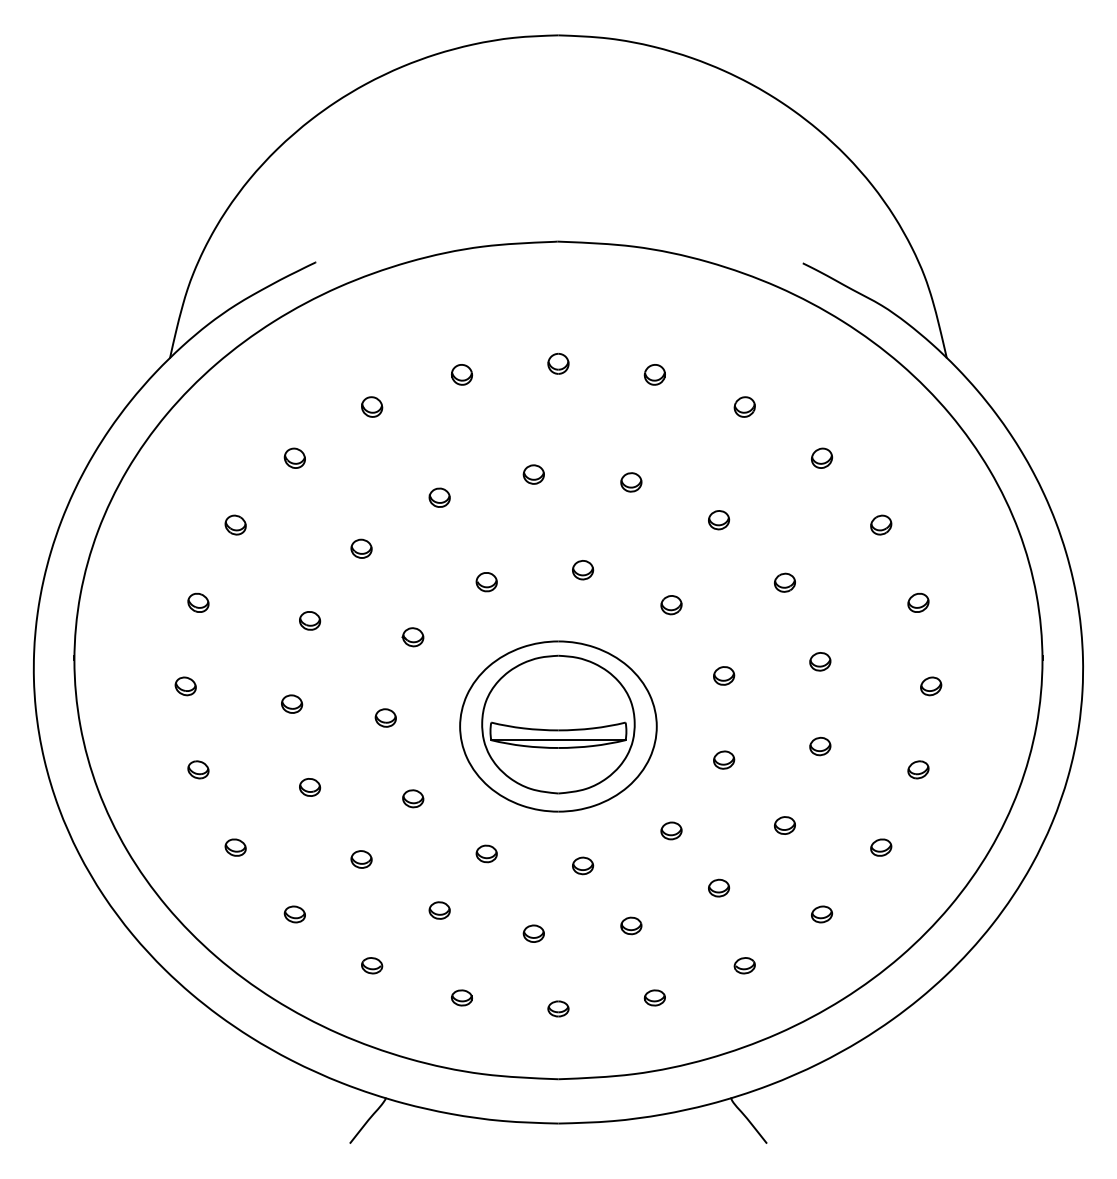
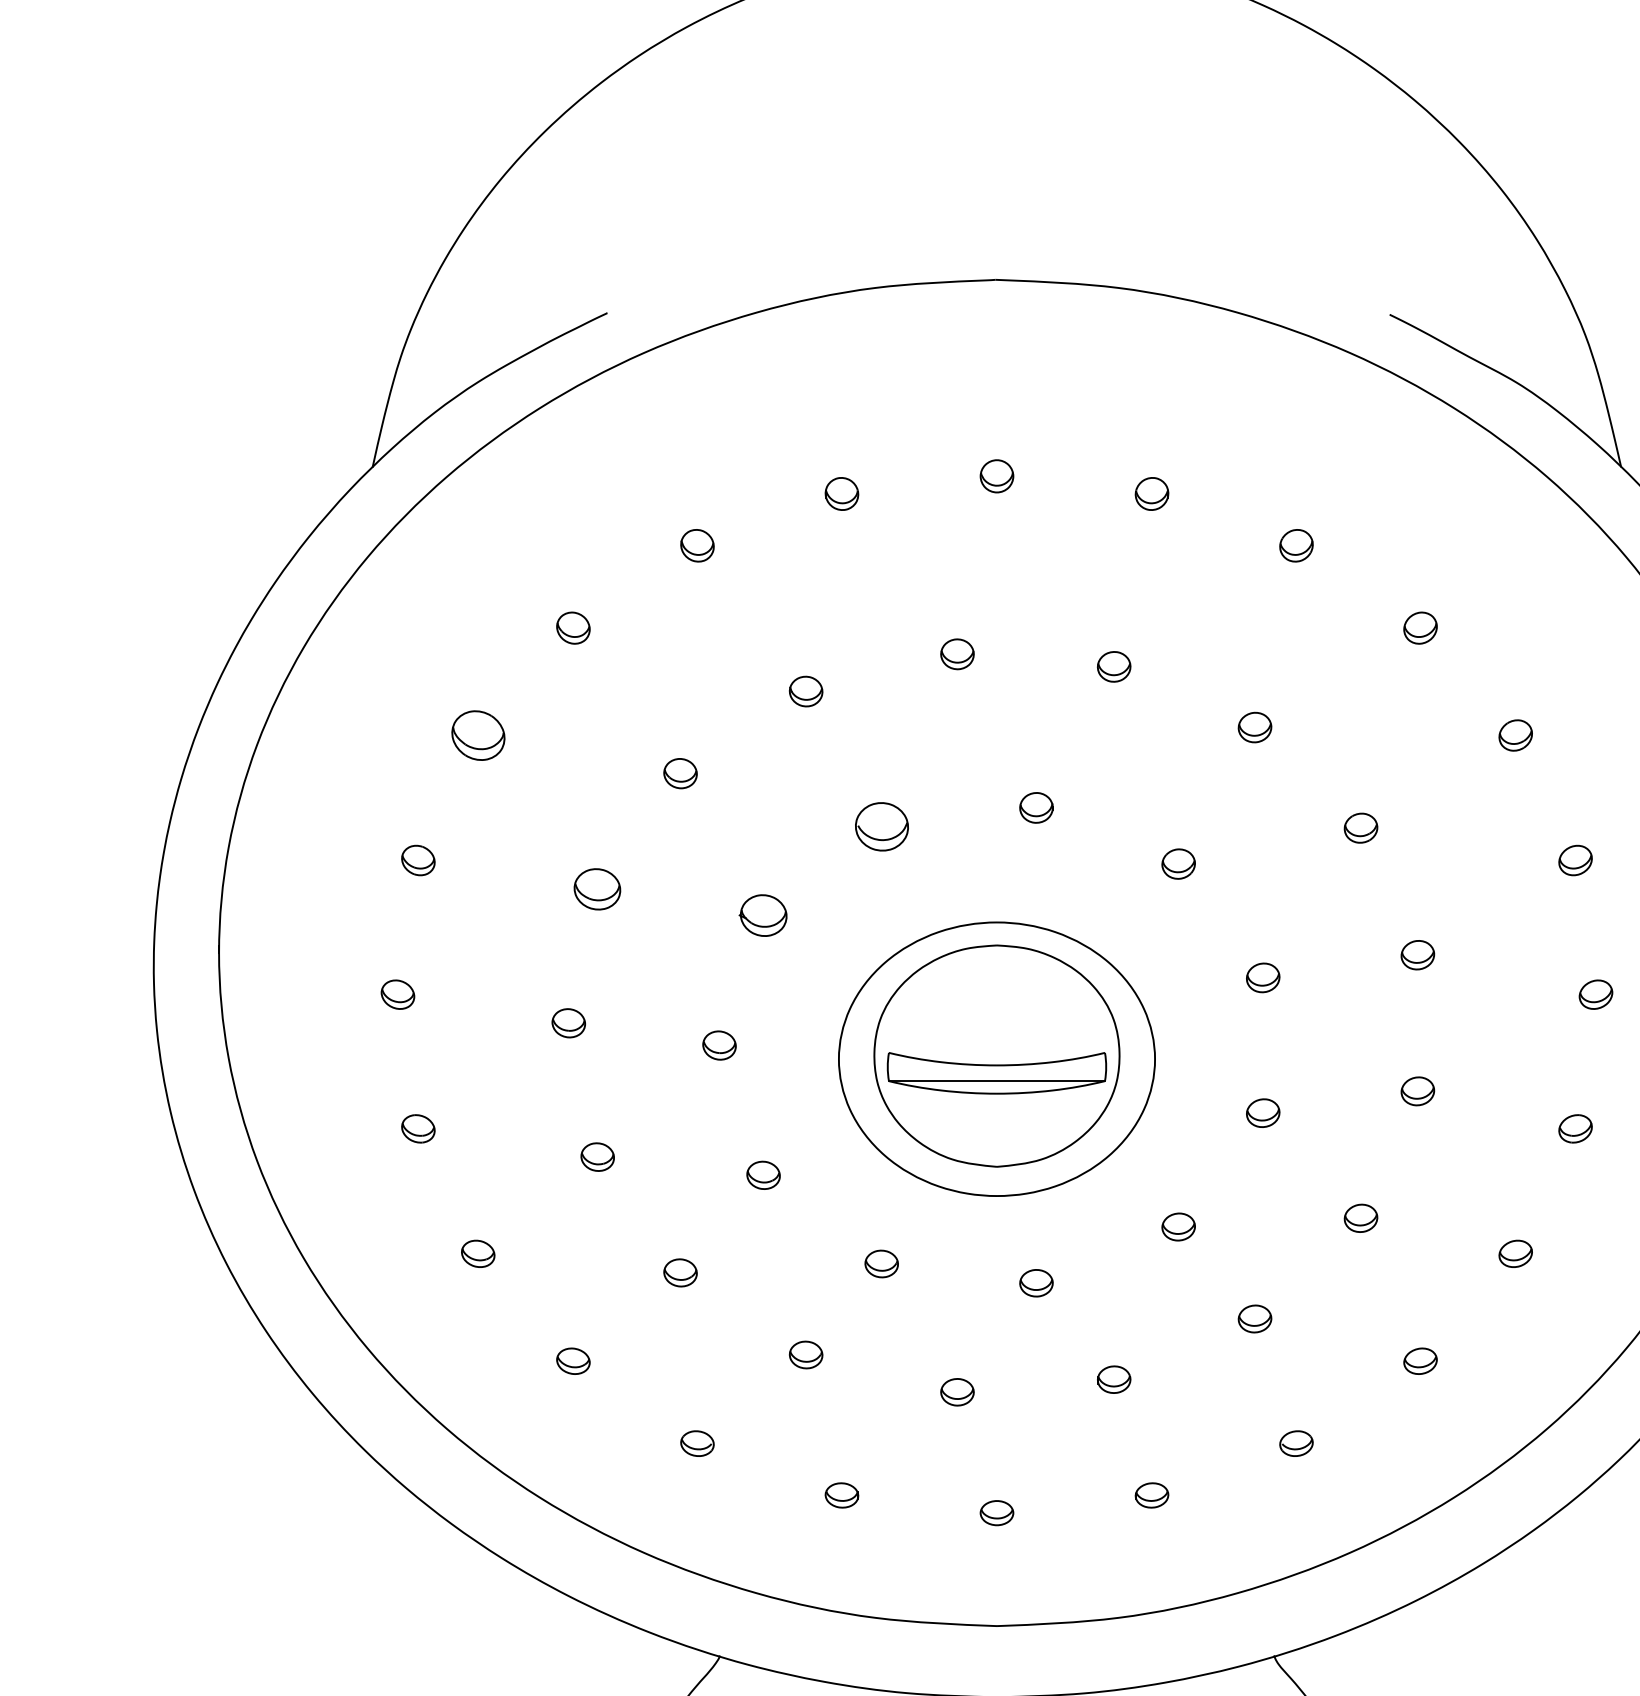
part: (235, 524) -> (477, 734), size x1.6
part: (486, 582) -> (881, 827), size x1.6
part: (310, 620) -> (598, 888), size x1.4
part: (412, 637) -> (762, 916), size x1.4

